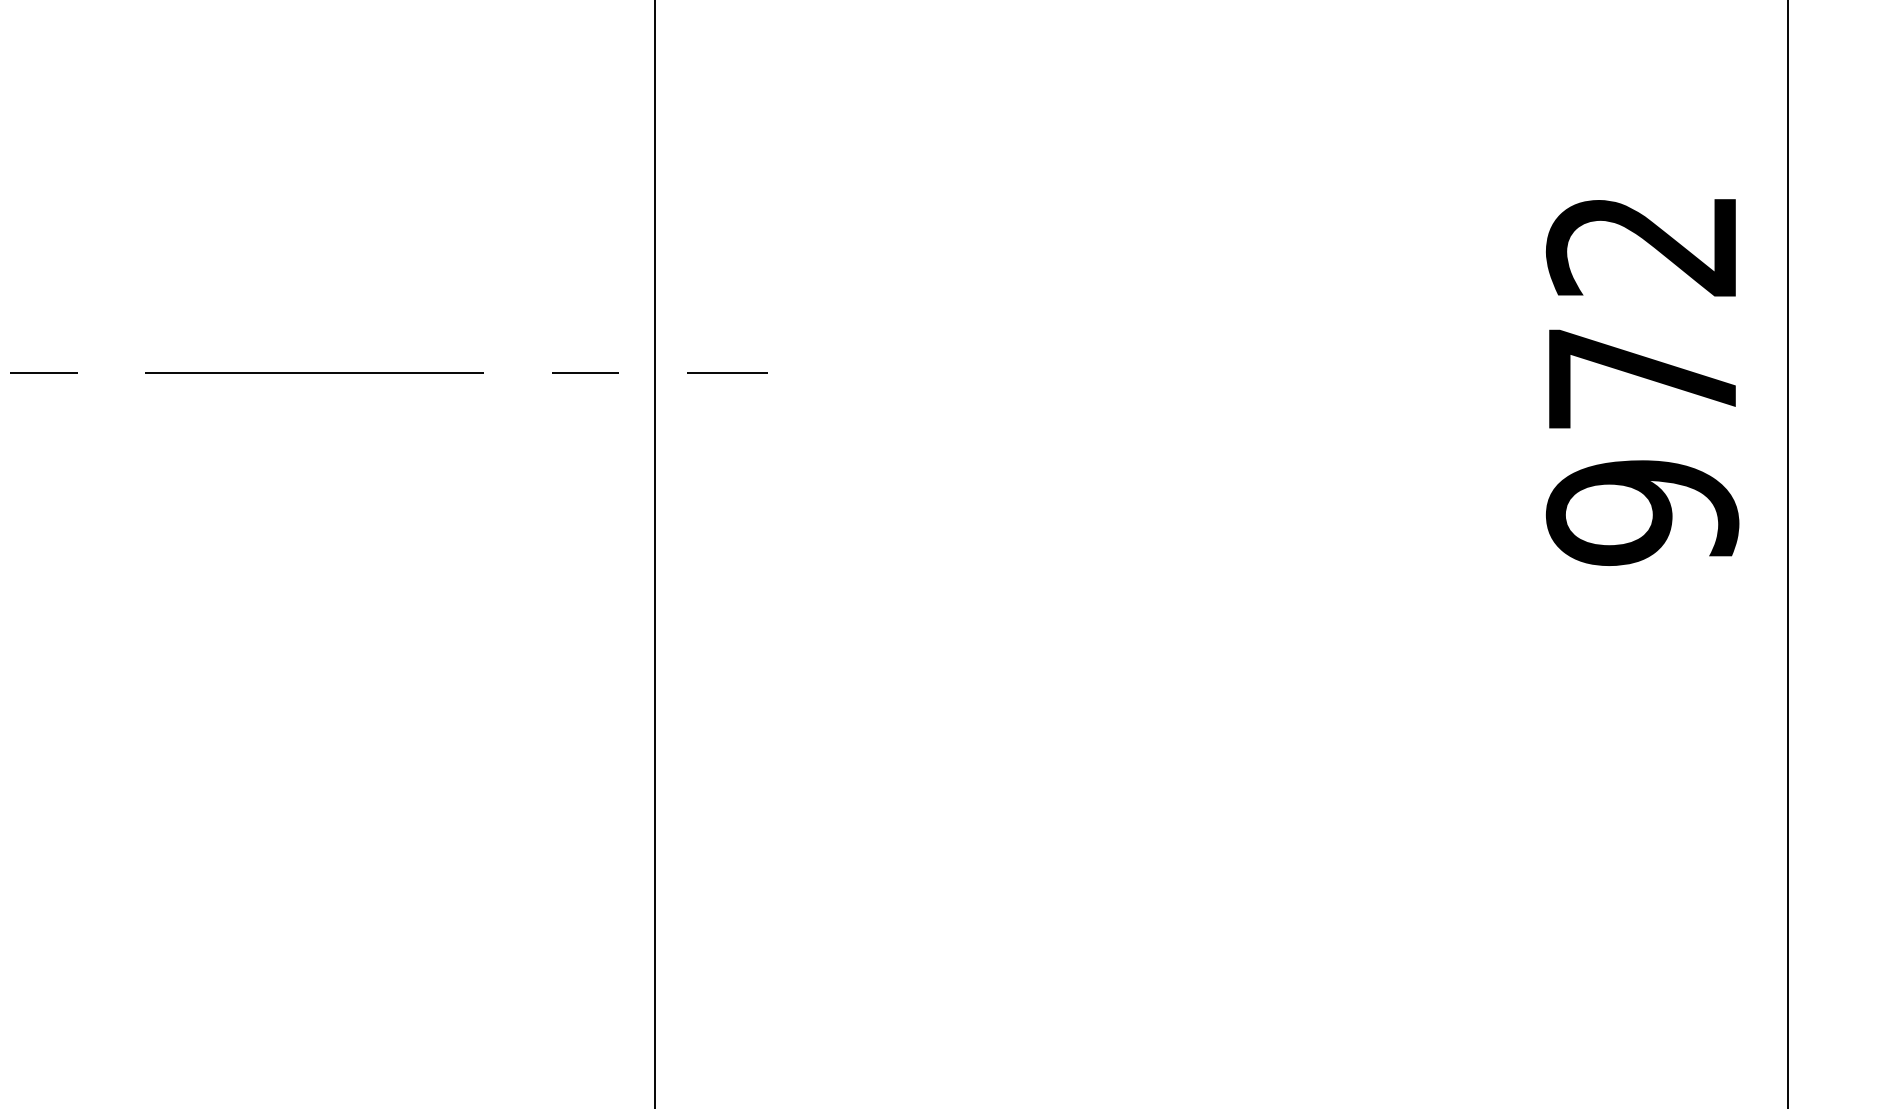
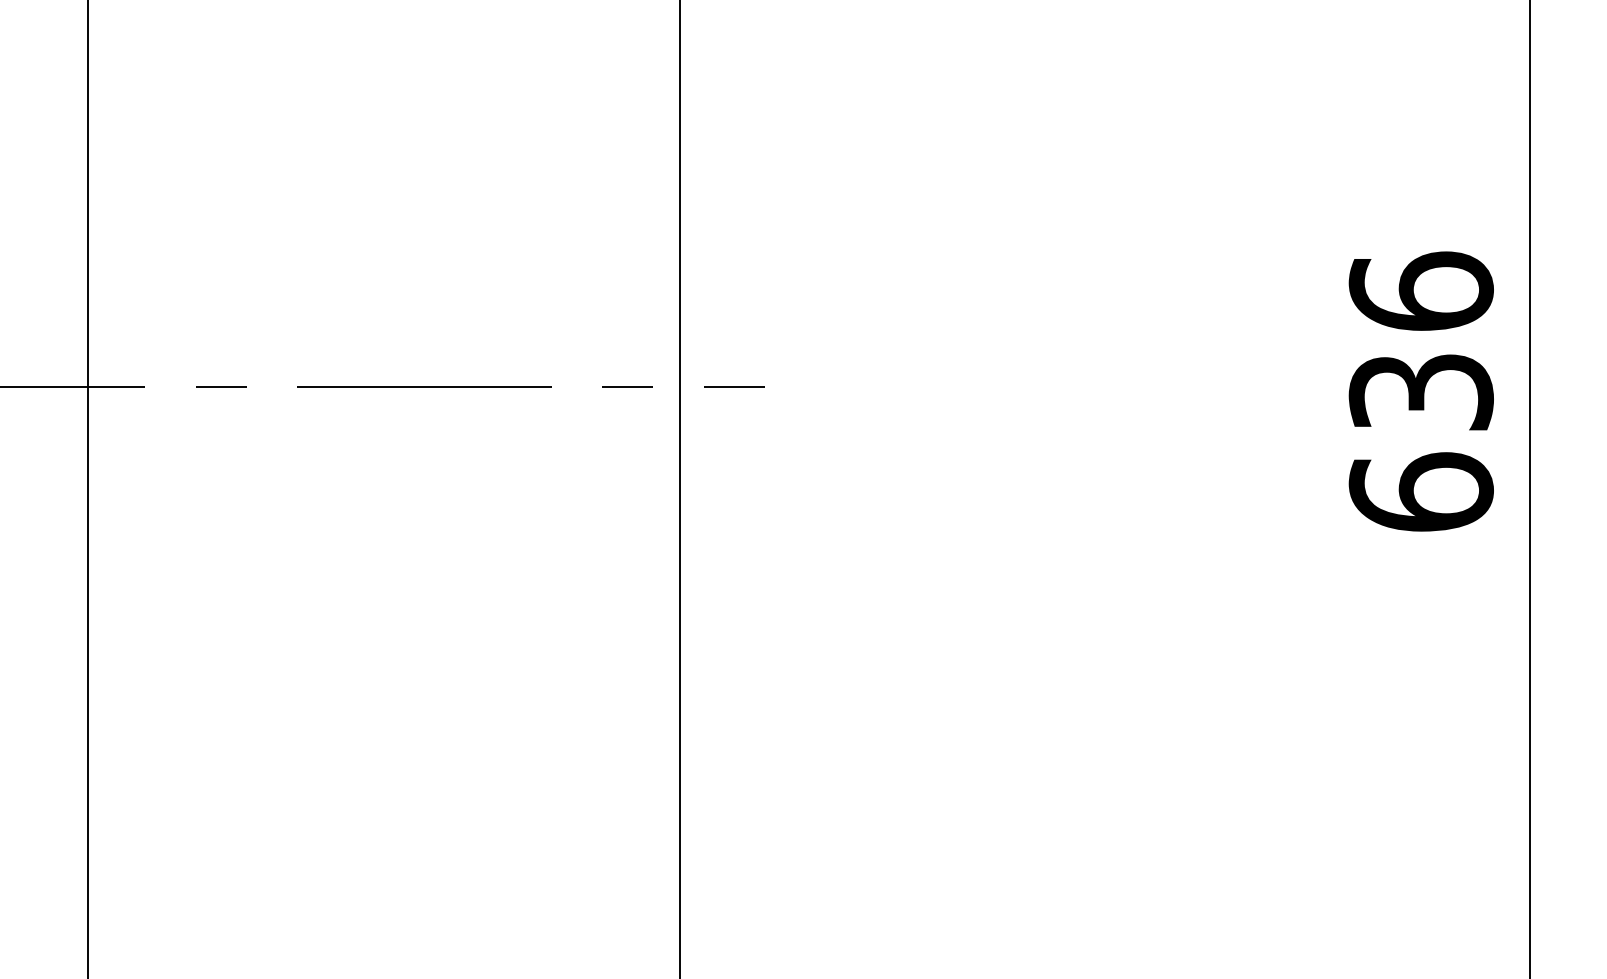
text: (1641, 377) -> (1420, 391), 972 -> 636

